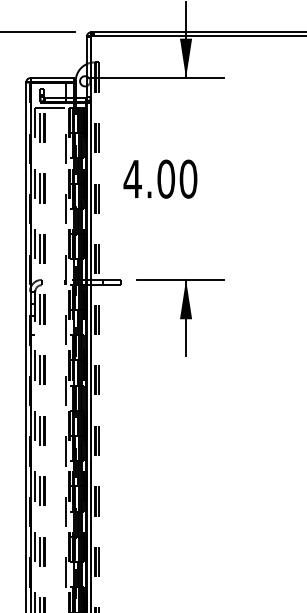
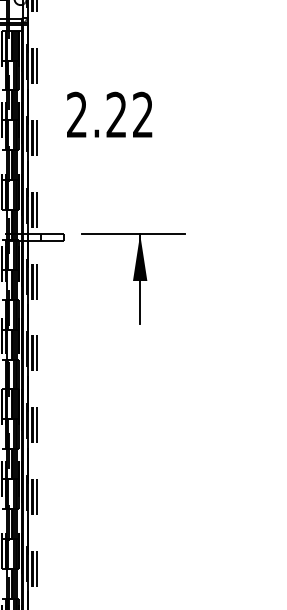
text: (160, 178) -> (109, 114), 4.00 -> 2.22

